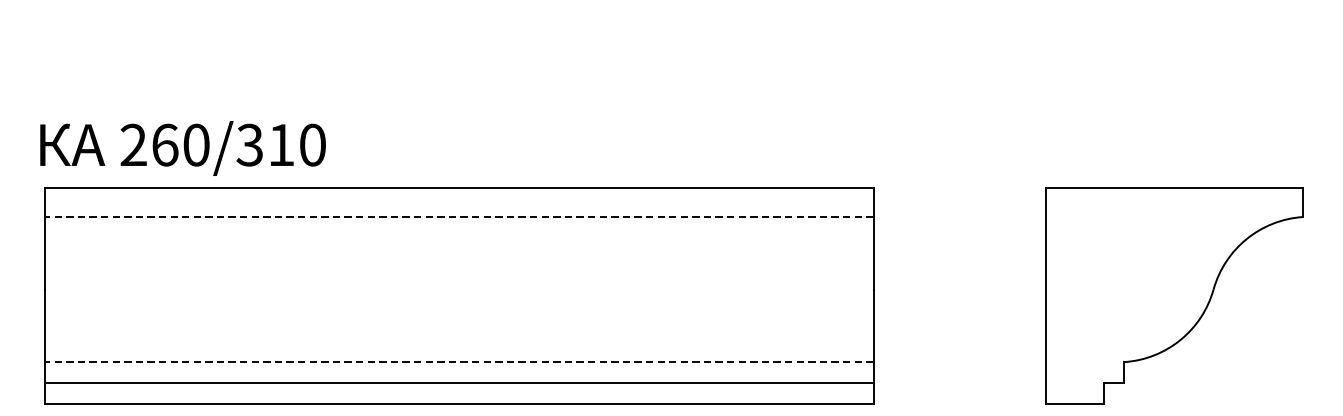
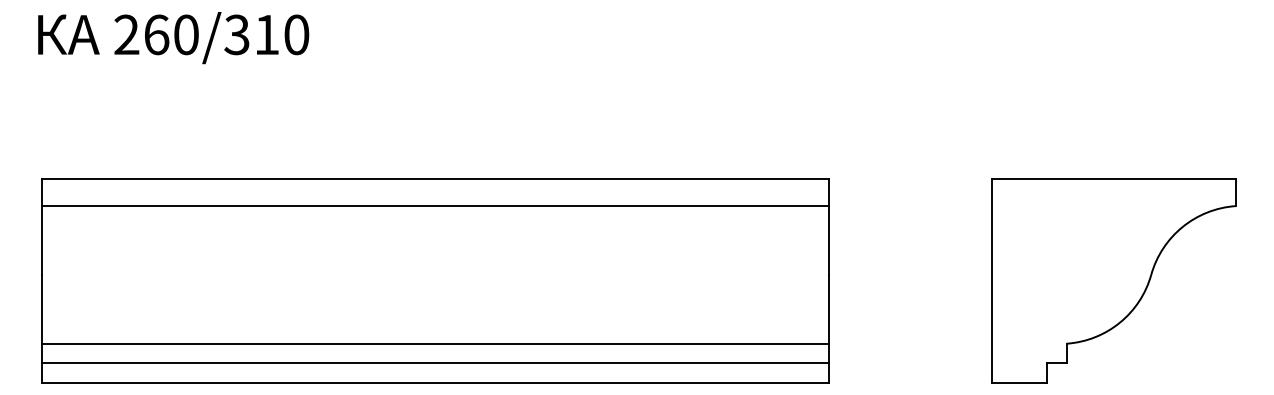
text: (182, 148) -> (173, 38), moved
line: (459, 217) -> (435, 206), dashed -> solid
line: (459, 361) -> (435, 343), dashed -> solid

